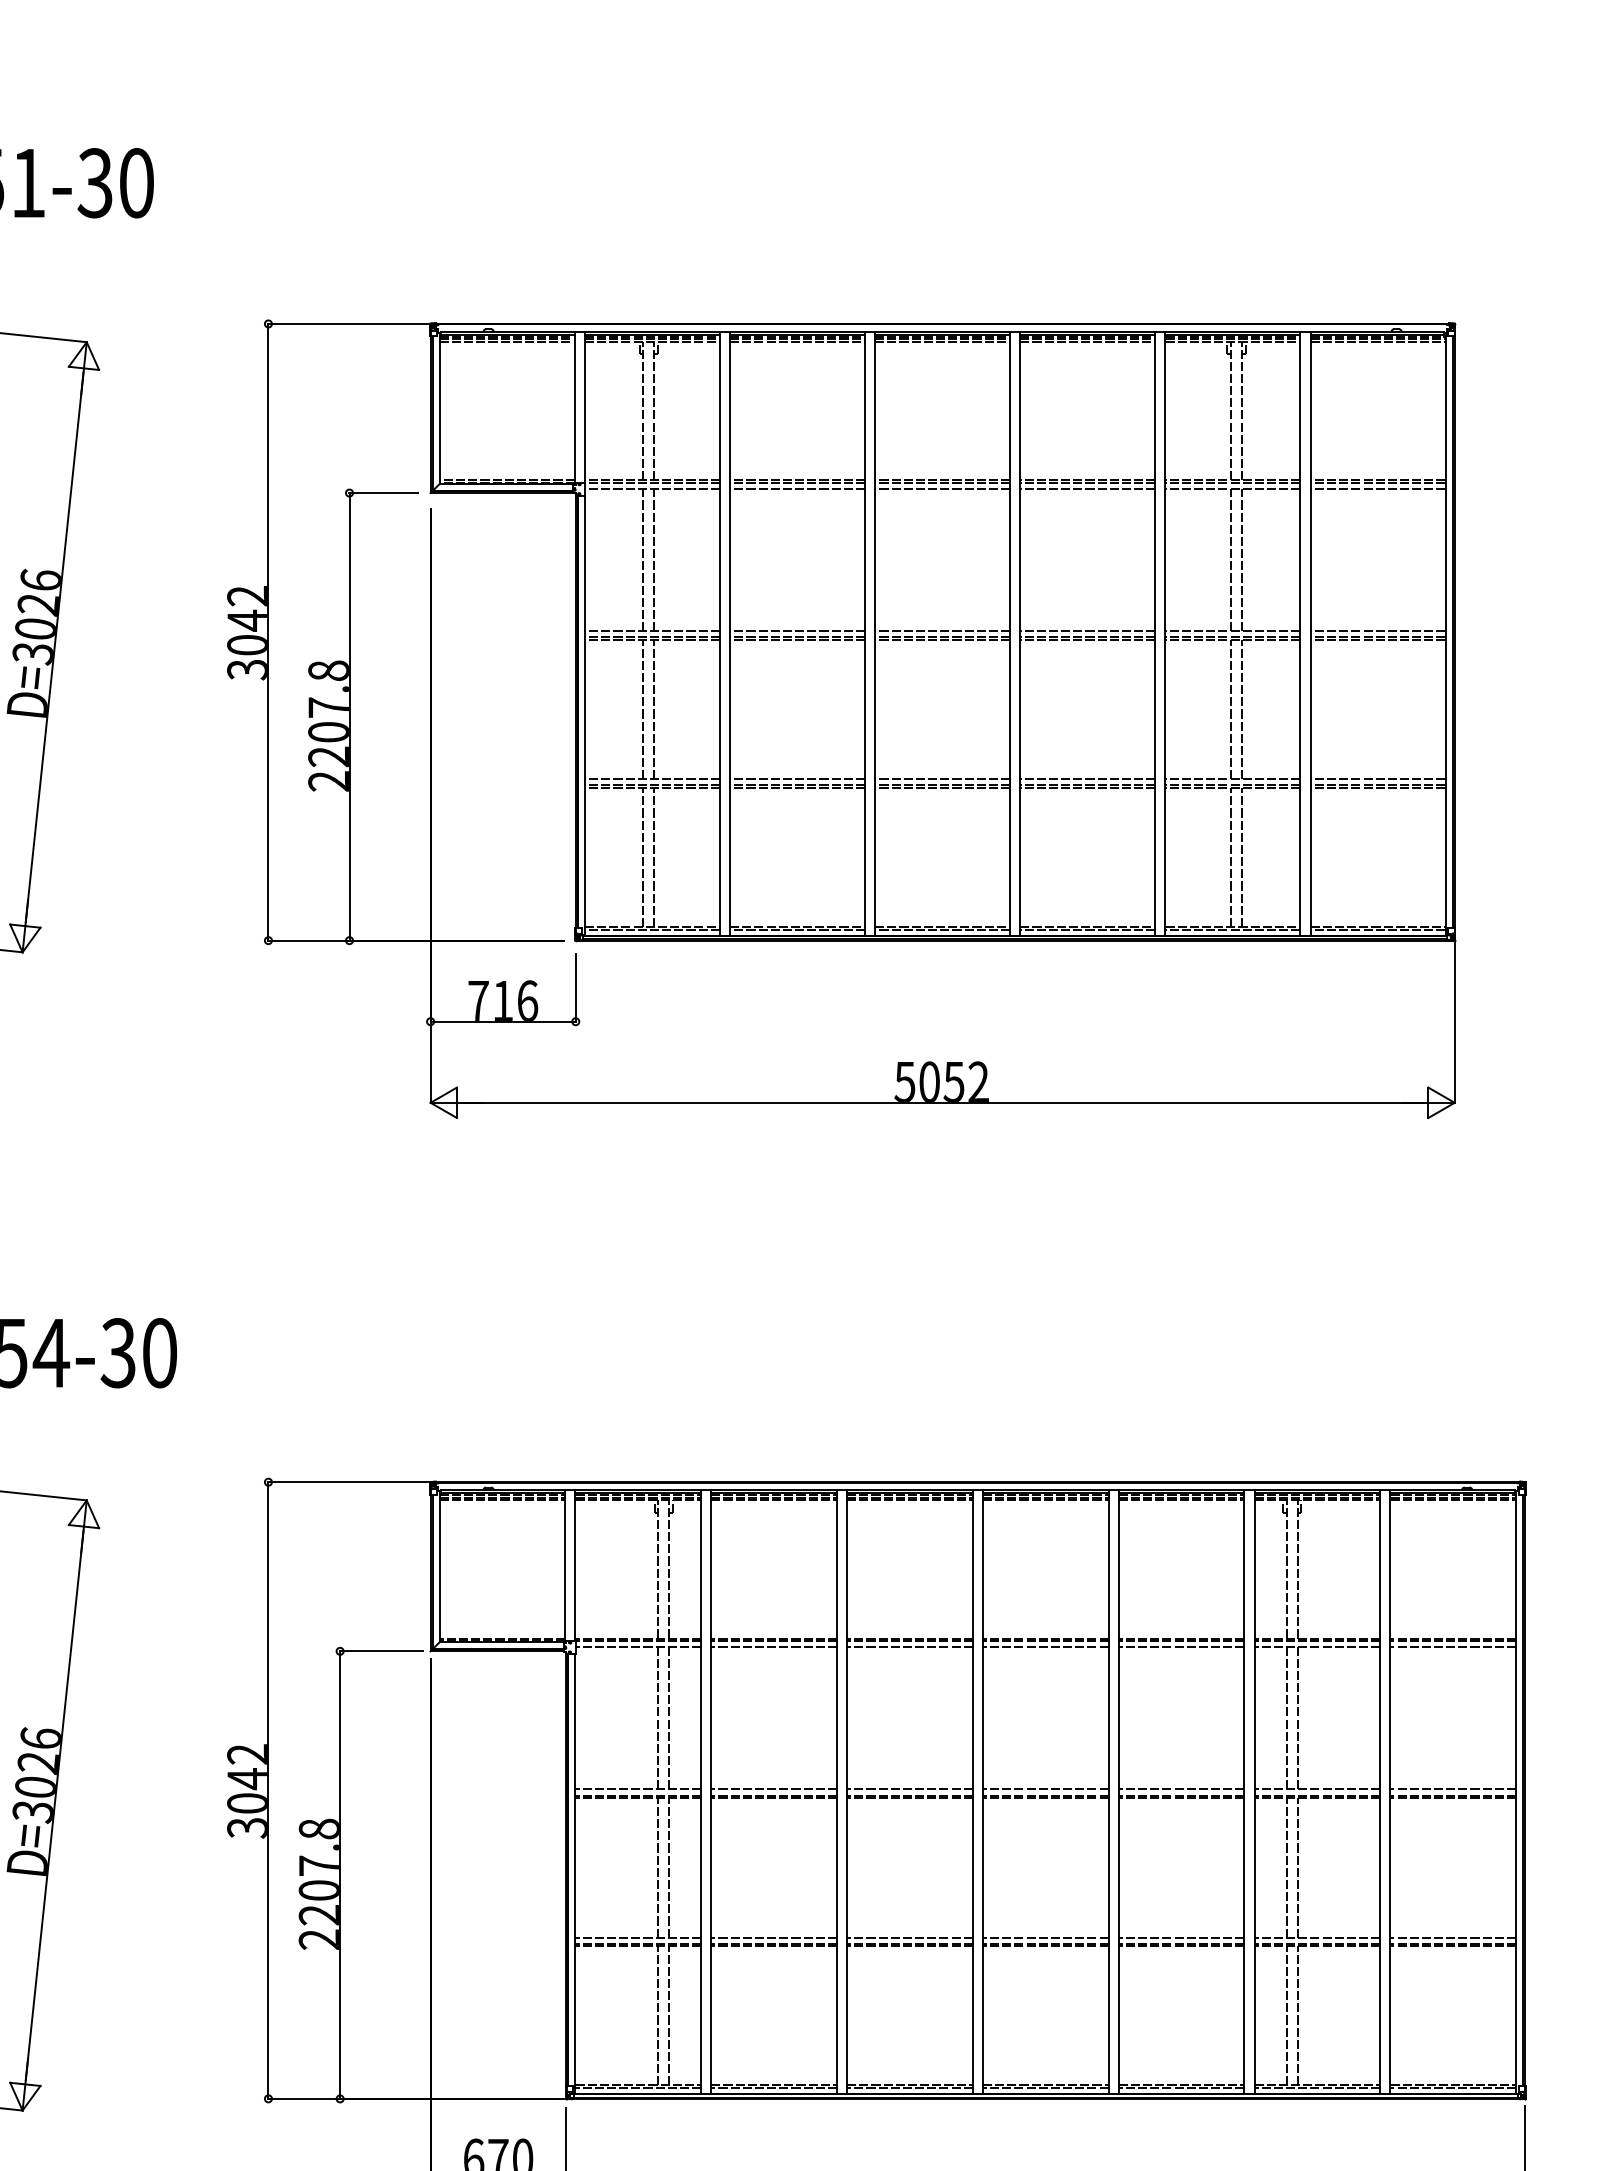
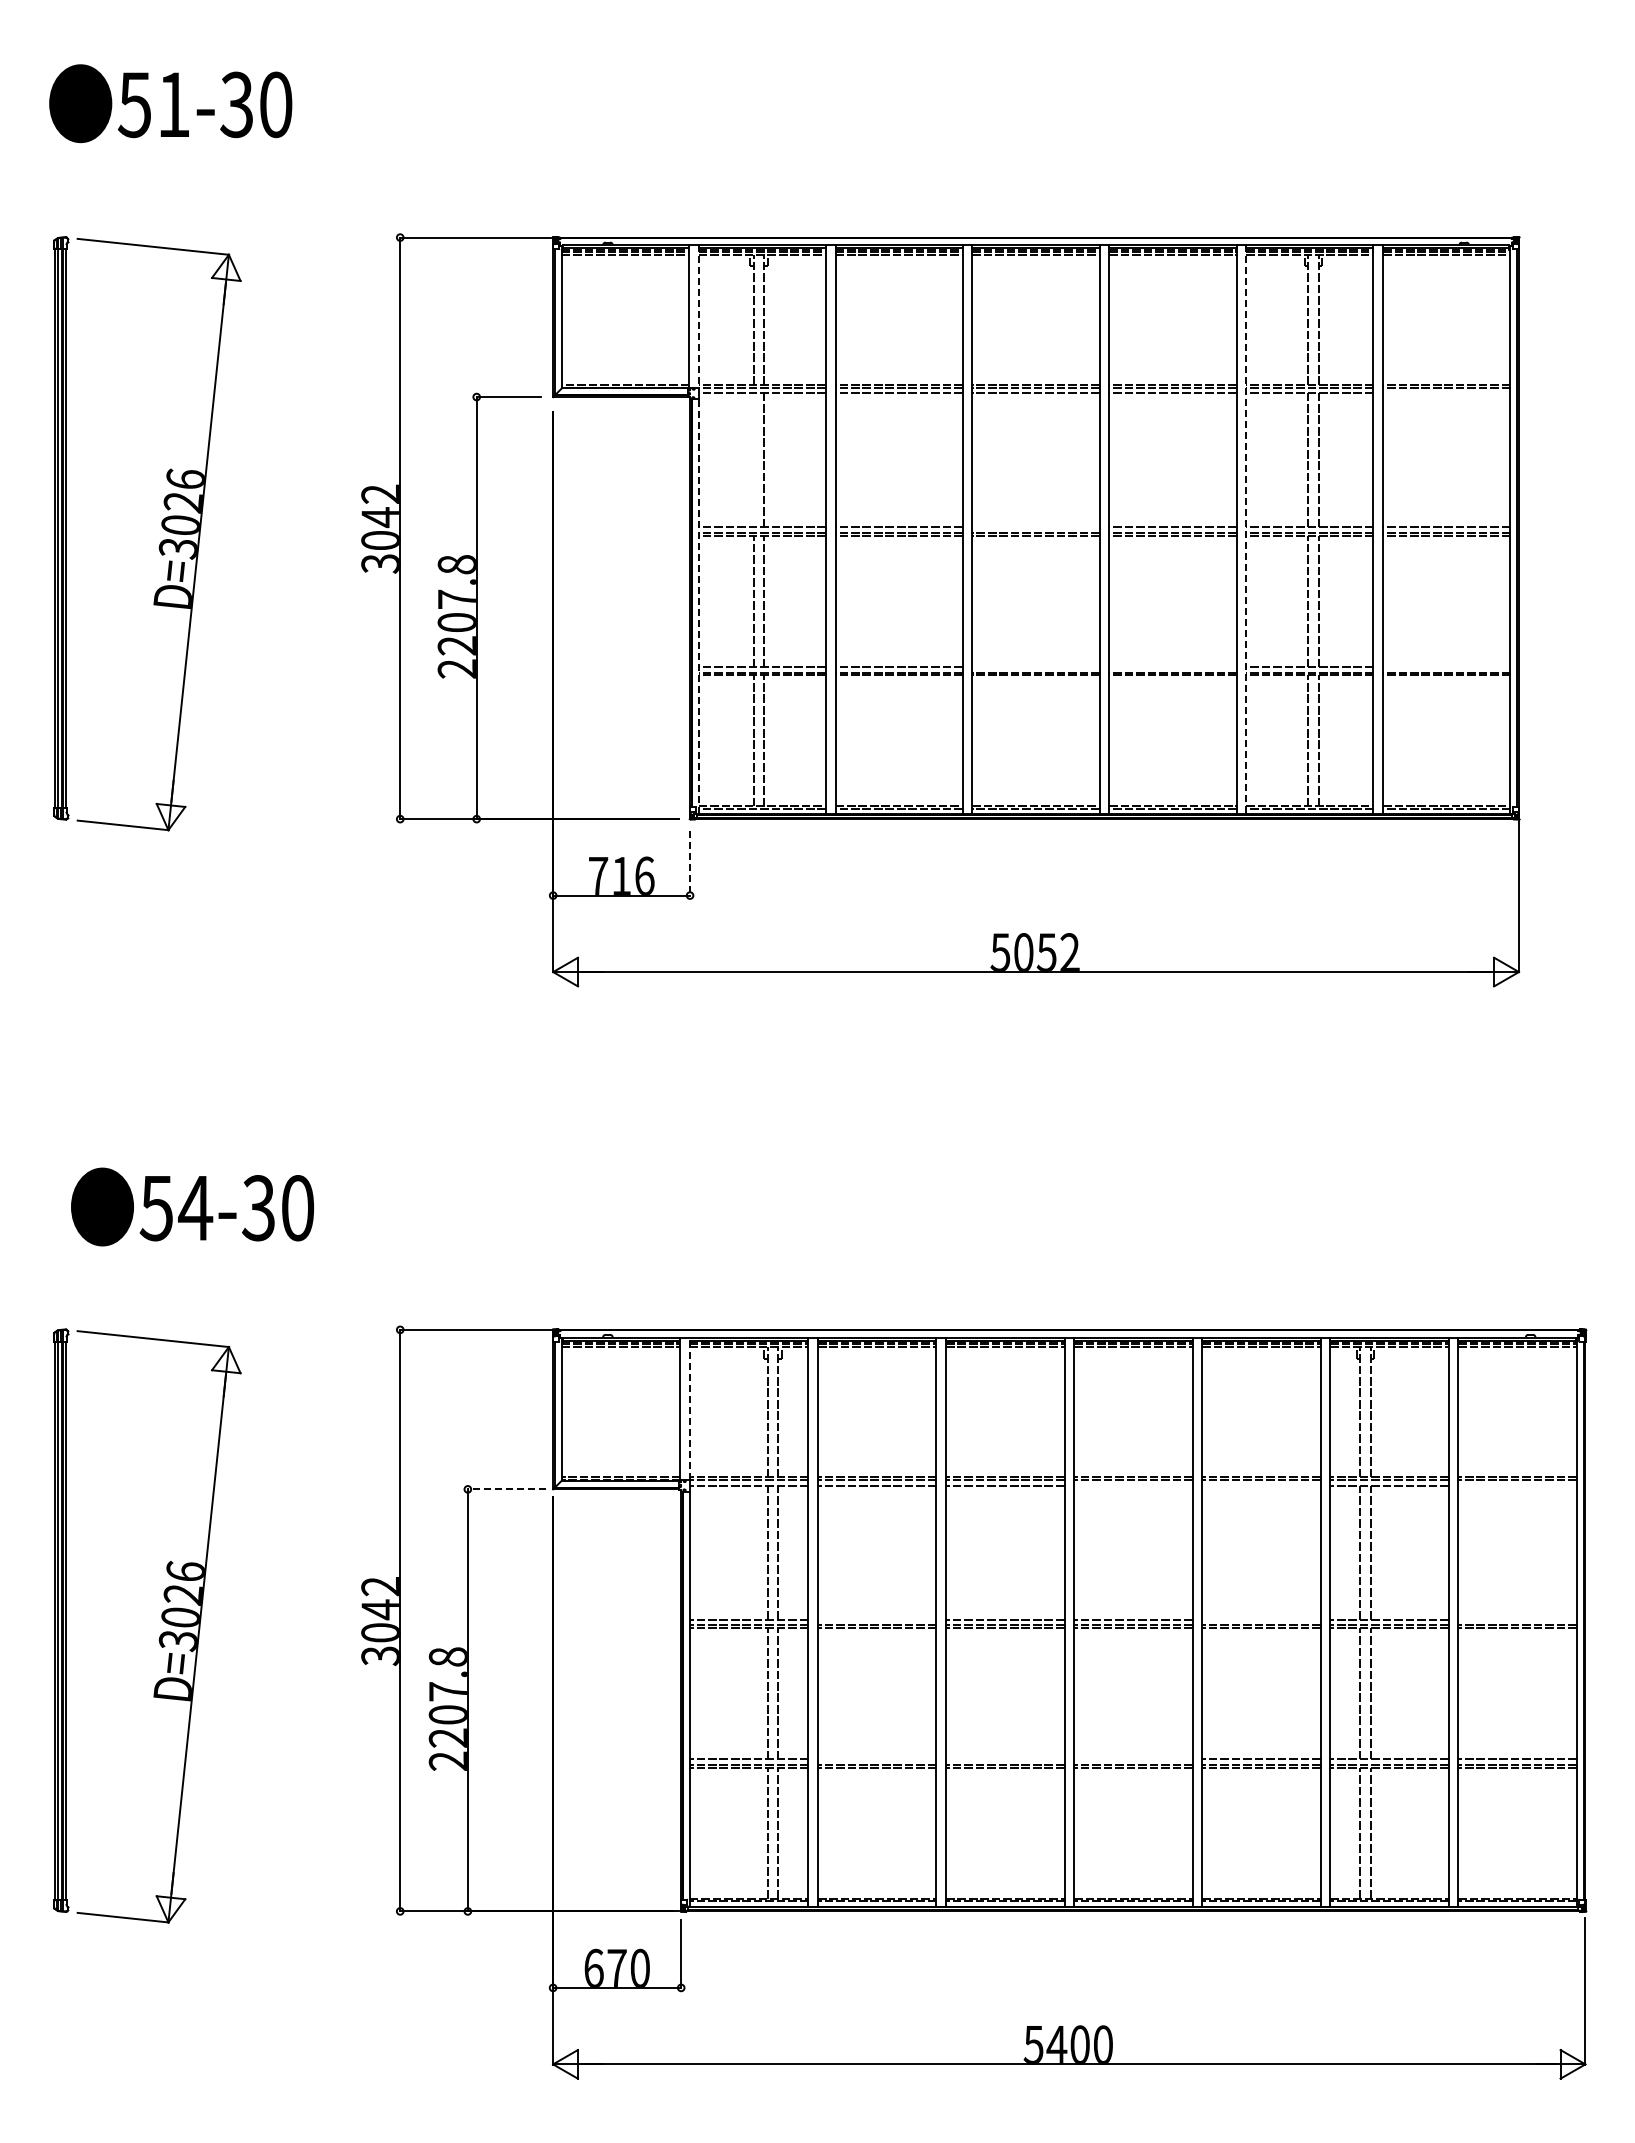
line: (584, 407) -> (698, 316), solid -> dashed
line: (1377, 489) -> (1446, 393), removed
line: (643, 560) -> (753, 460), removed
line: (942, 631) -> (1035, 527), removed
line: (1165, 633) -> (1246, 529), solid -> dashed
line: (584, 715) -> (698, 606), solid -> dashed
line: (942, 779) -> (1035, 667), removed
line: (1087, 779) -> (1172, 667), removed
line: (1377, 779) -> (1446, 667), removed
line: (576, 988) -> (690, 864), solid -> dashed
line: (575, 1565) -> (689, 1408), solid -> dashed
line: (1045, 1647) -> (1133, 1485), removed
line: (1181, 1647) -> (1261, 1485), removed
line: (1453, 1647) -> (1517, 1485), removed
line: (381, 1651) -> (506, 1489), solid -> dashed
line: (773, 1789) -> (876, 1619), removed
line: (1181, 1789) -> (1261, 1619), removed
line: (1453, 1789) -> (1517, 1619), removed
line: (773, 1937) -> (876, 1759), removed
line: (909, 1937) -> (1004, 1759), removed
line: (1045, 1937) -> (1133, 1759), removed

